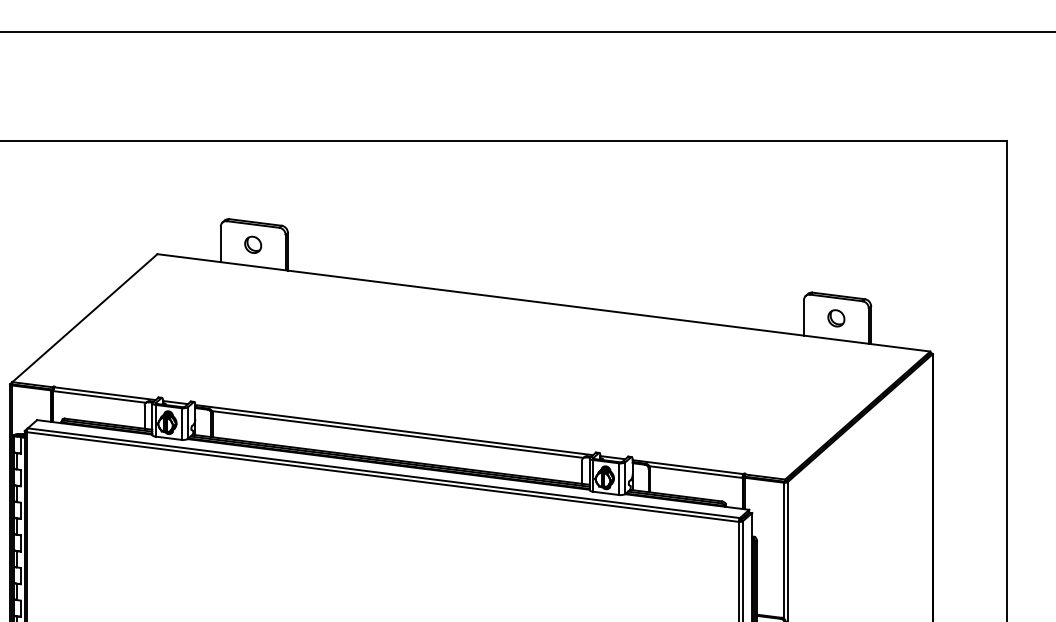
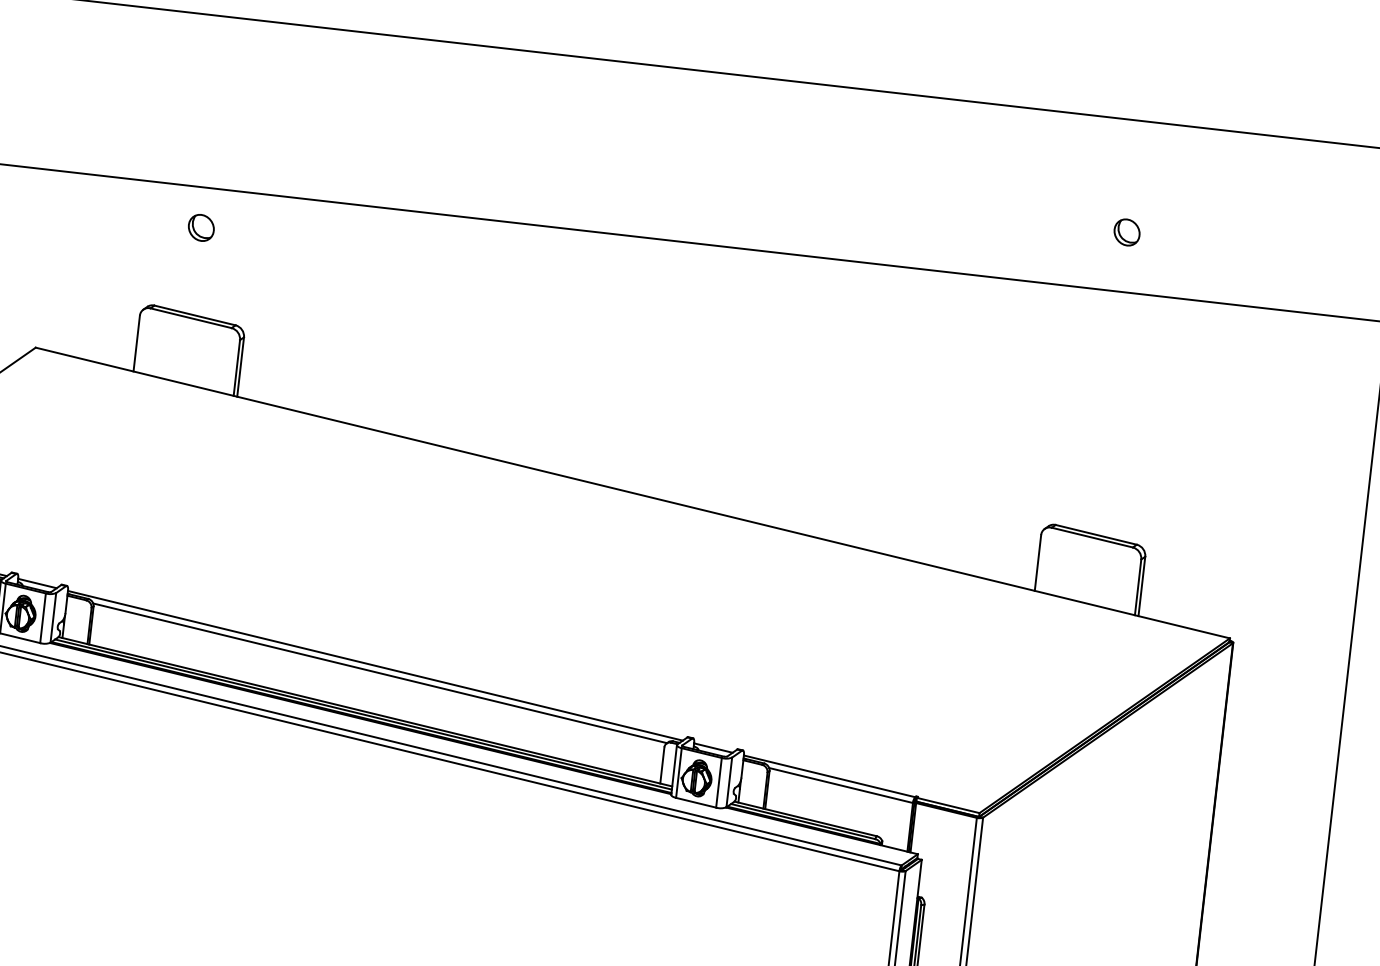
part: (253, 244) -> (201, 227), moved
part: (836, 318) -> (1127, 232), moved

